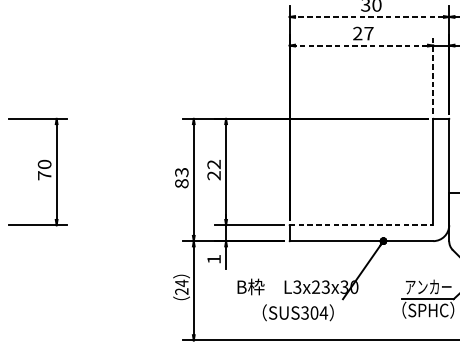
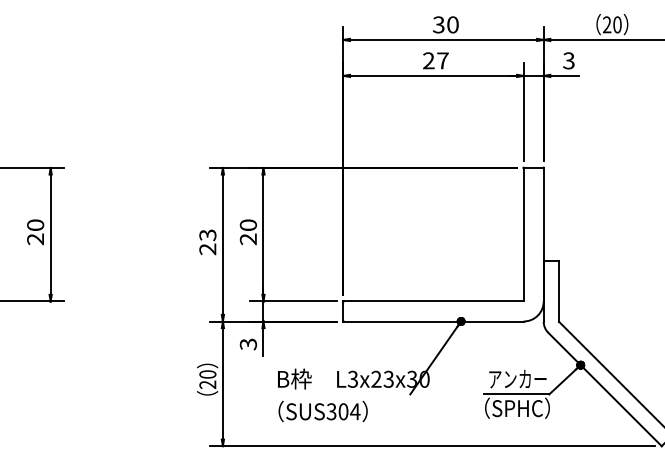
line: (369, 16) -> (443, 39), dashed -> solid
line: (361, 45) -> (433, 75), dashed -> solid
line: (433, 73) -> (523, 111), dashed -> solid
text: (214, 164) -> (248, 225), 22 -> 20
text: (44, 175) -> (35, 239), 70 -> 20
text: (181, 183) -> (207, 249), 83 -> 23
line: (362, 225) -> (434, 301), dashed -> solid
text: (213, 259) -> (247, 344), 1 -> 3
text: (181, 283) -> (207, 374), 24 -> 20
text: (297, 312) -> (322, 411), moved

